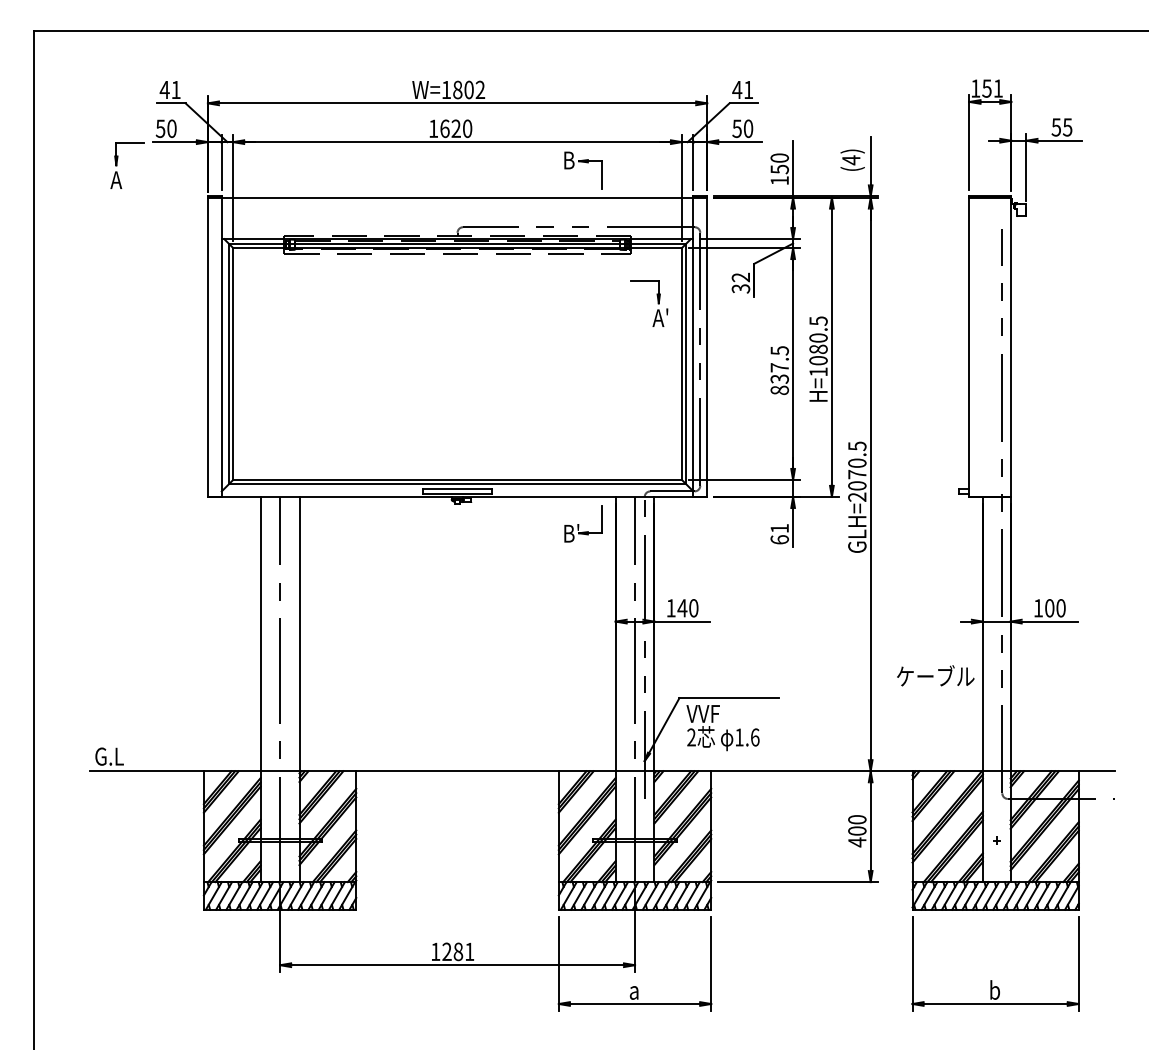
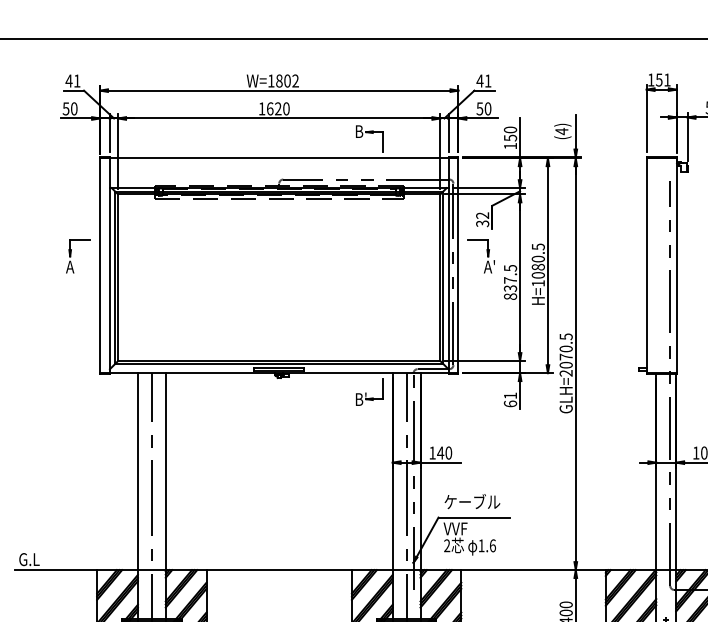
part: (117, 165) -> (71, 256), moved
part: (657, 303) -> (487, 256), moved
text: (935, 675) -> (472, 501), moved

